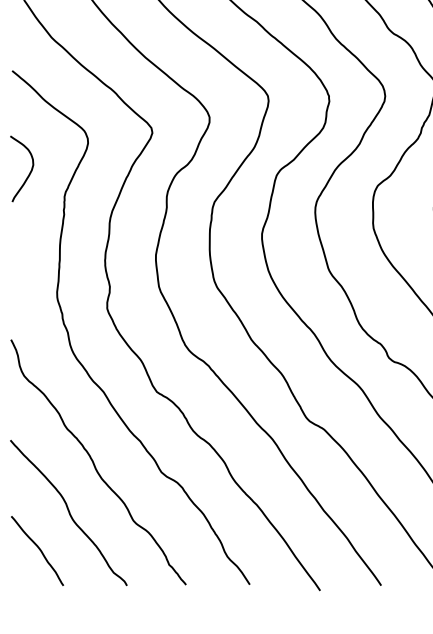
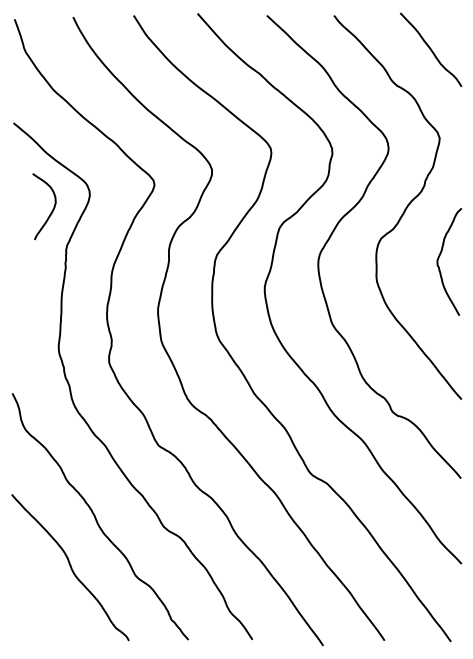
curve: (28, 174) -> (50, 212), moved
curve: (38, 548) -> (39, 603), removed

